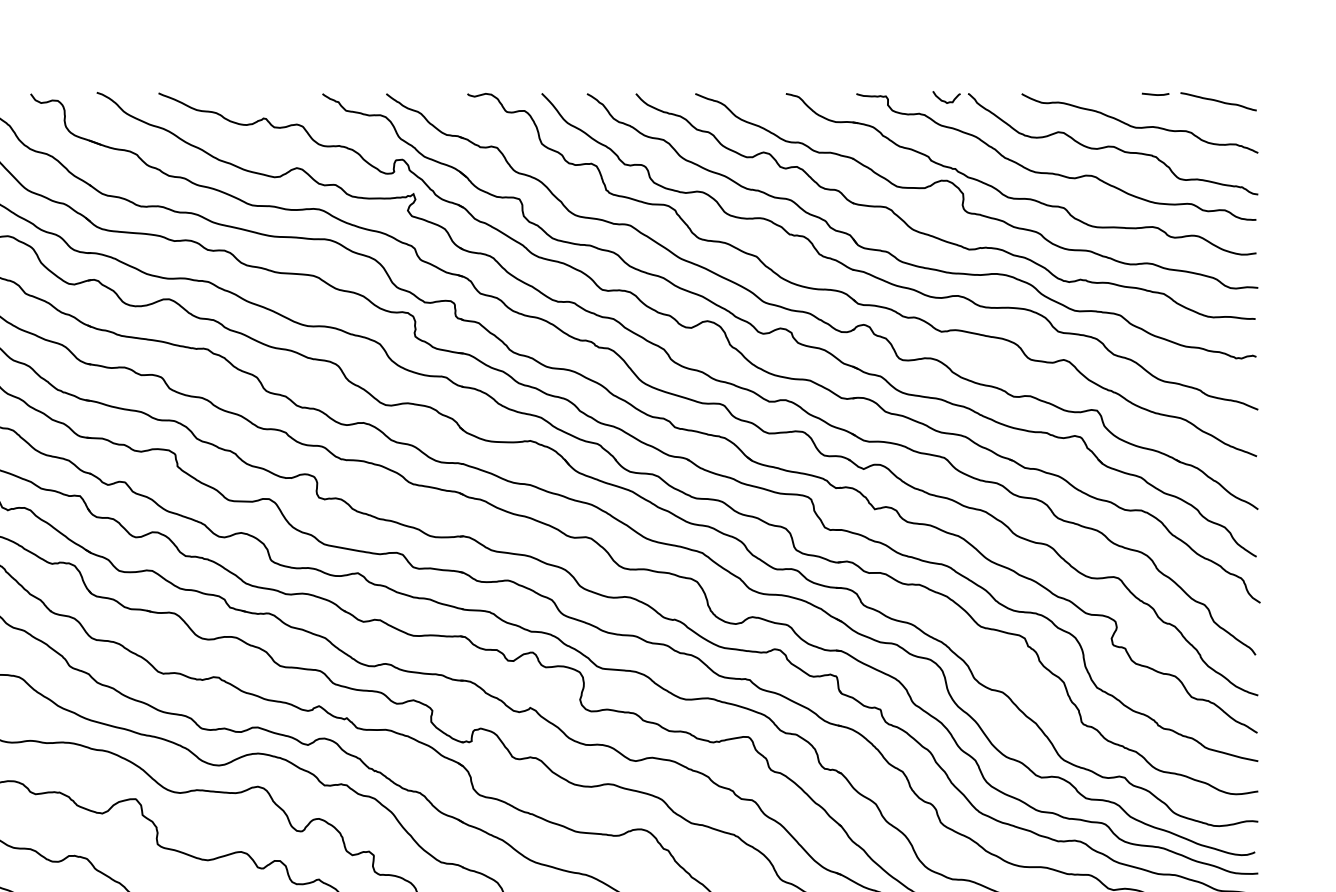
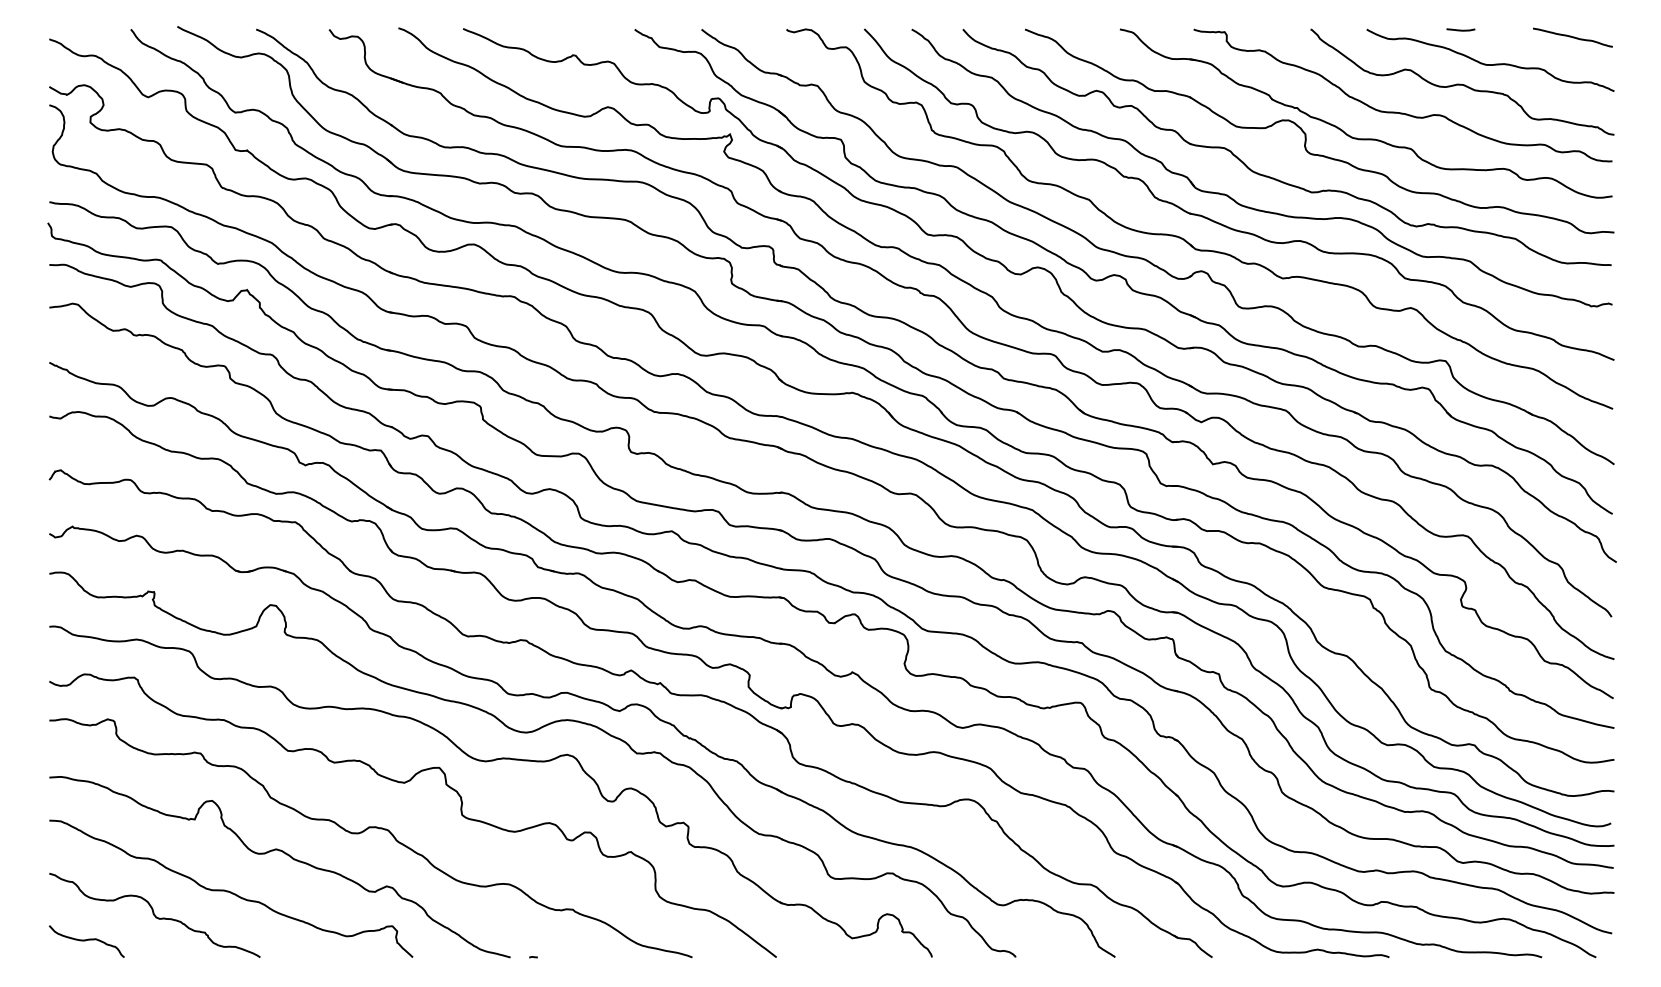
line: (1155, 93) -> (1460, 29), moved
curve: (945, 100) -> (1286, 36), removed

